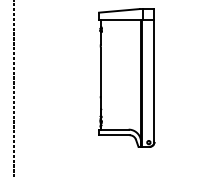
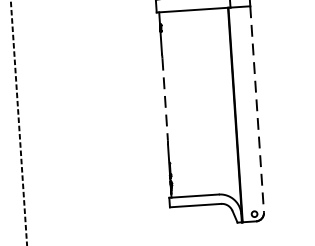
line: (100, 72) -> (164, 101), solid -> dashed
line: (154, 81) -> (257, 110), solid -> dashed

